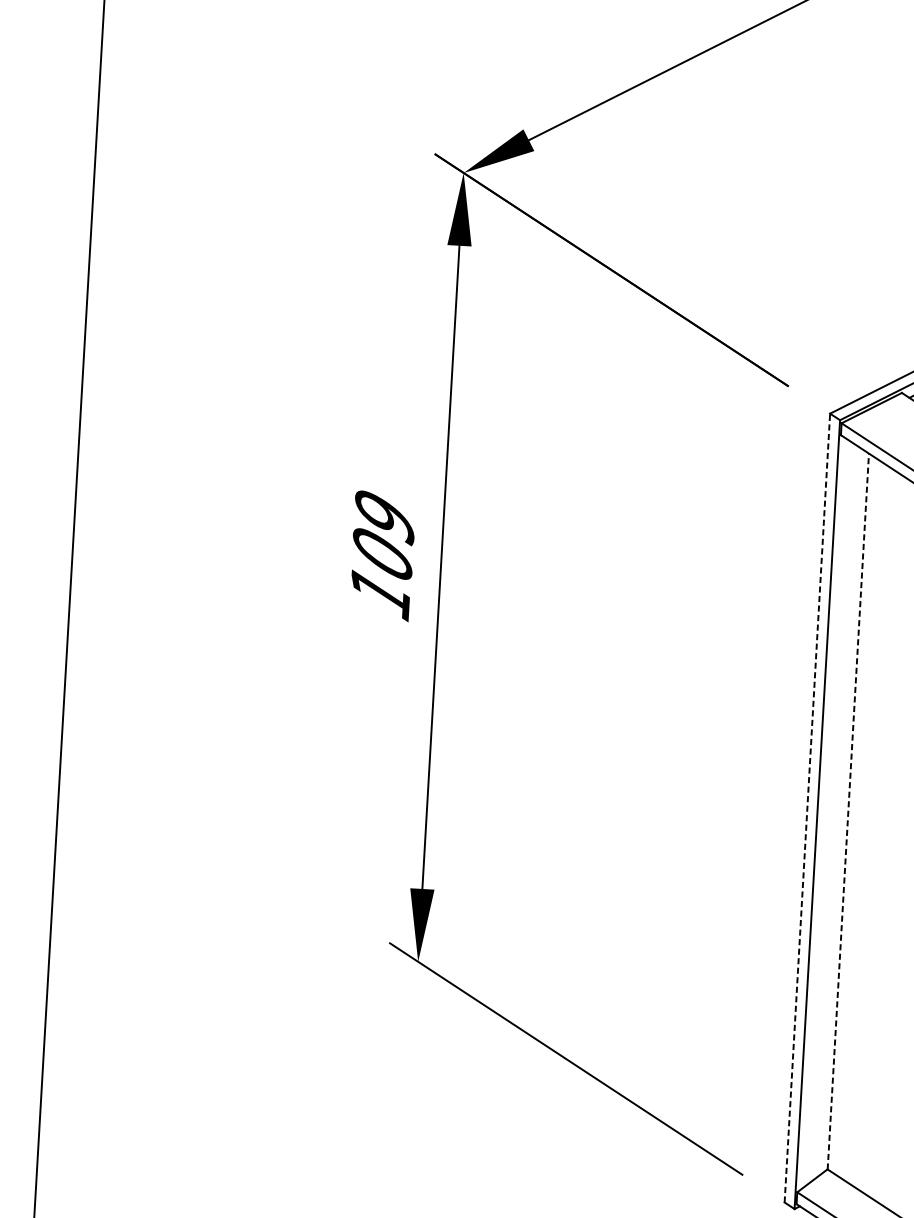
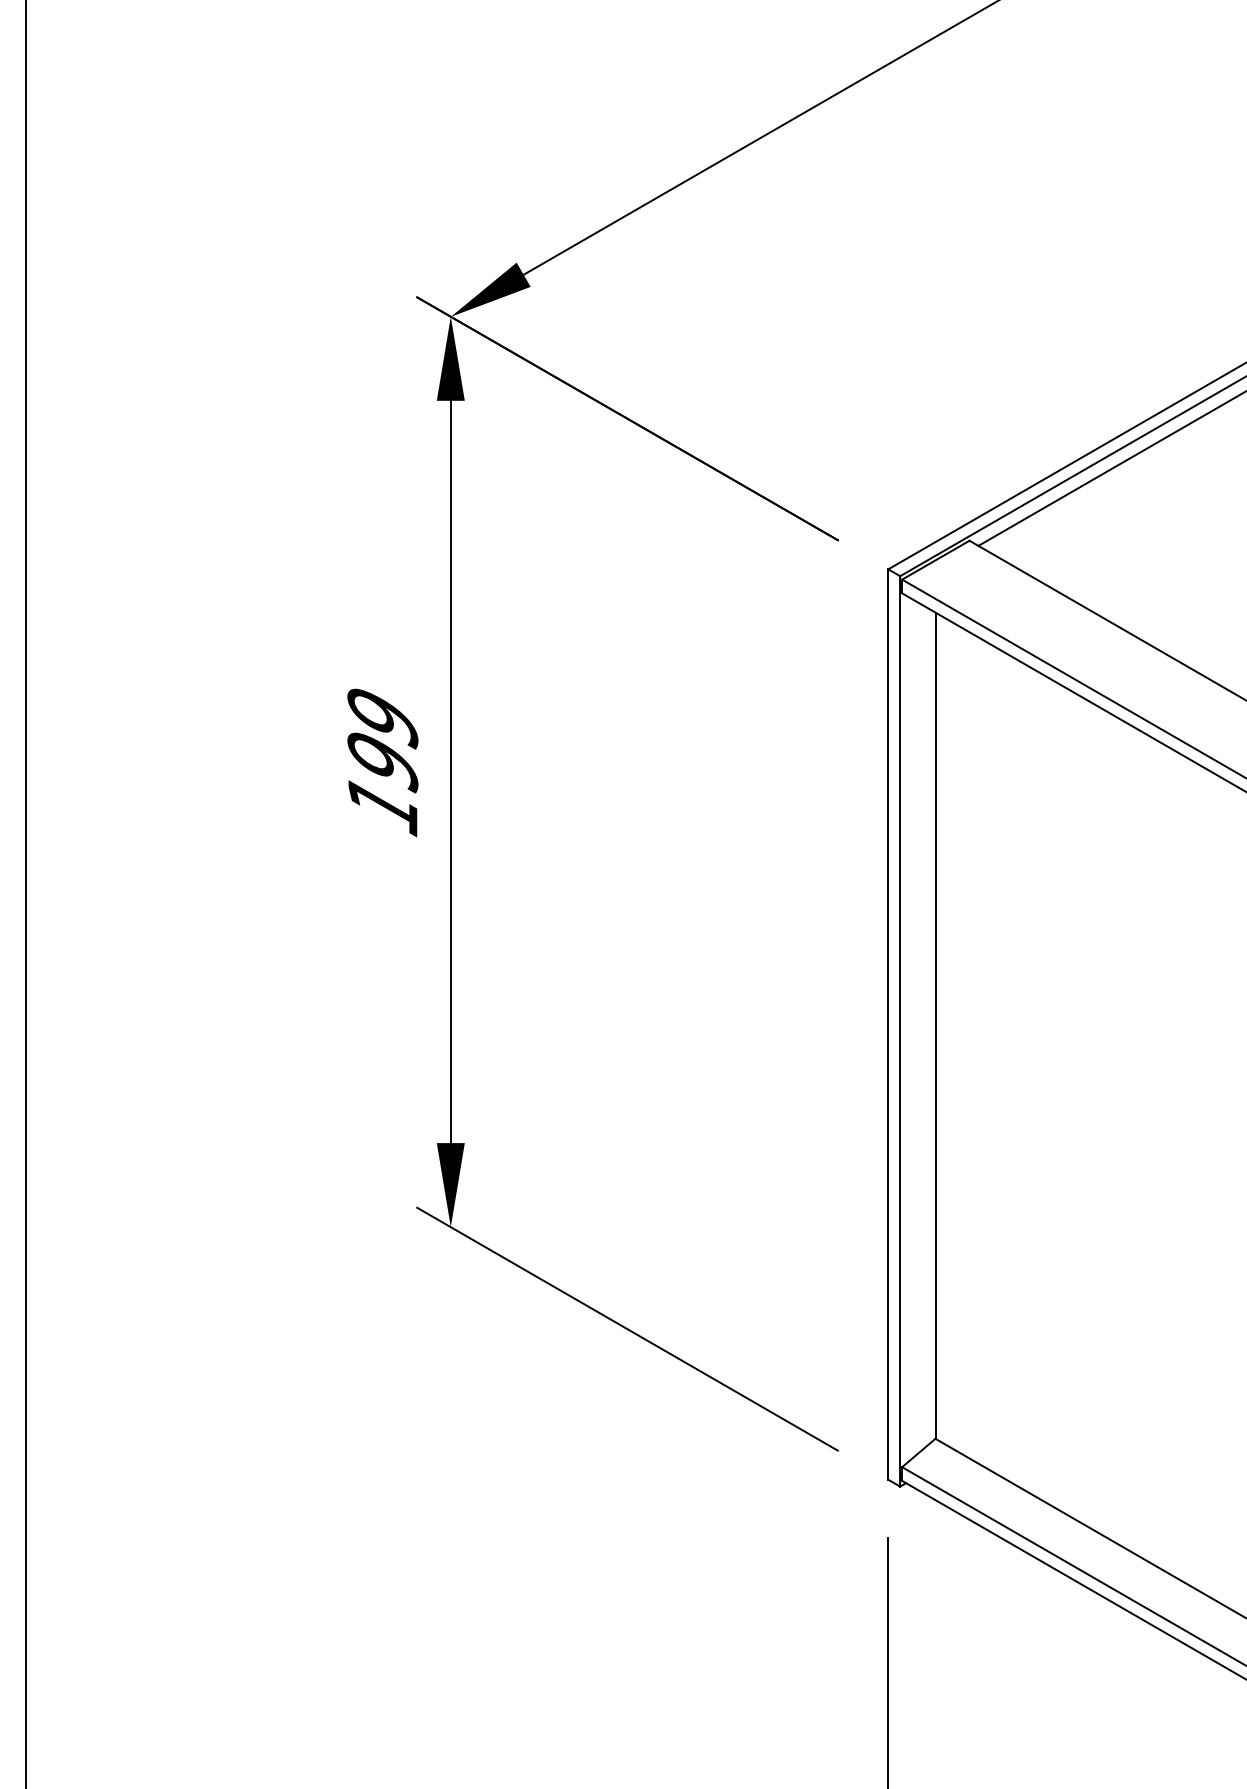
text: (382, 555) -> (382, 762), 109 -> 199
line: (807, 808) -> (888, 1024), dashed -> solid
line: (848, 811) -> (935, 1025), dashed -> solid

